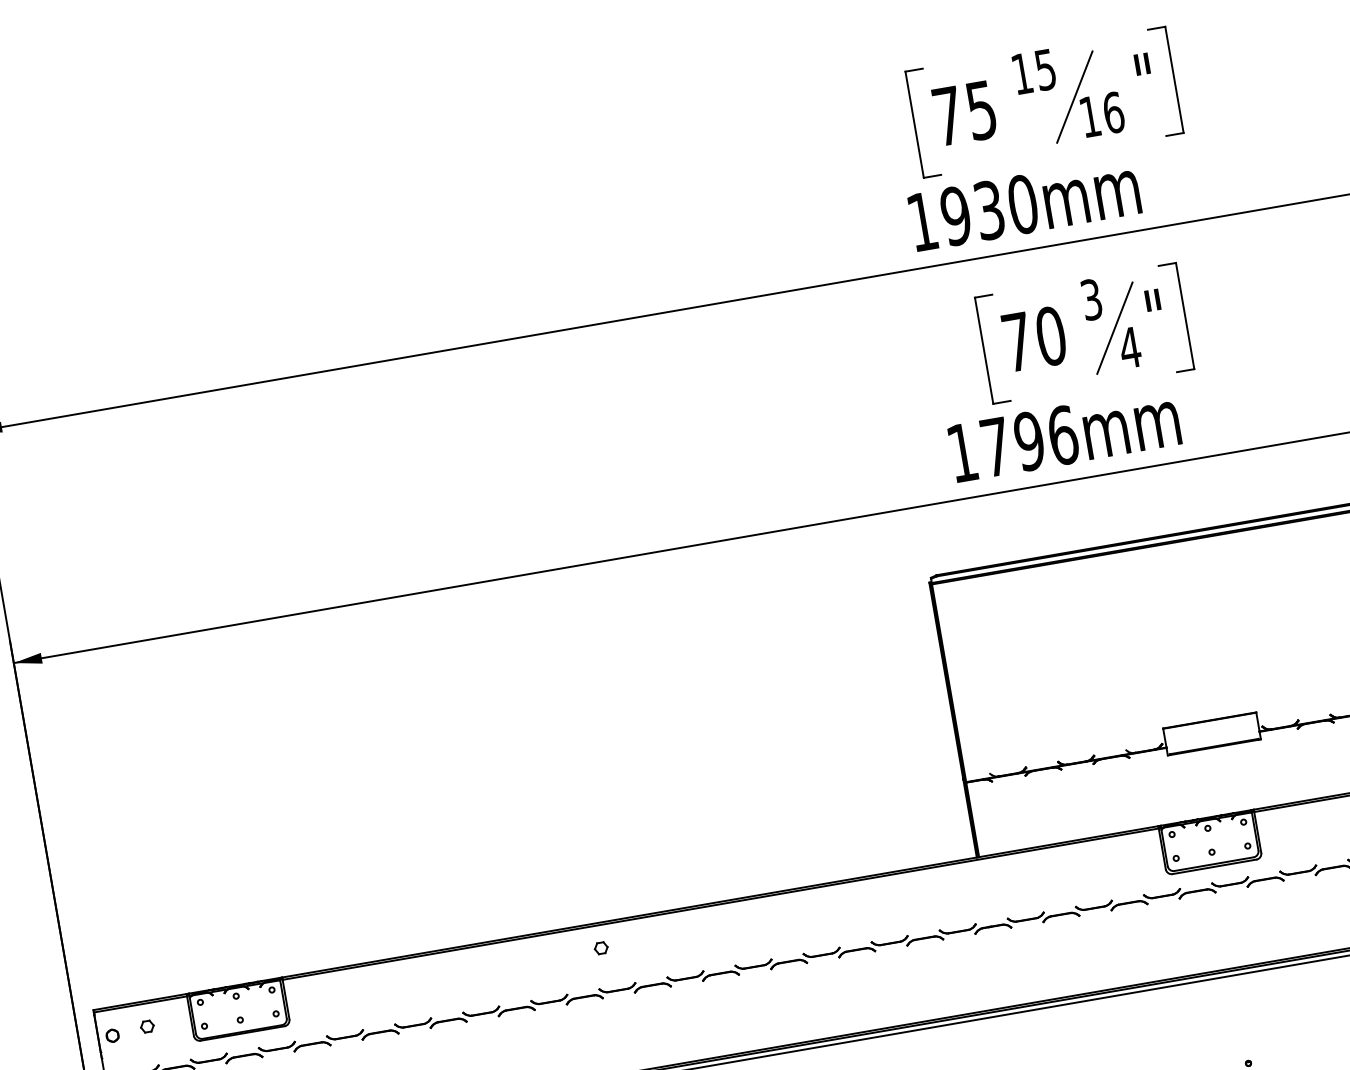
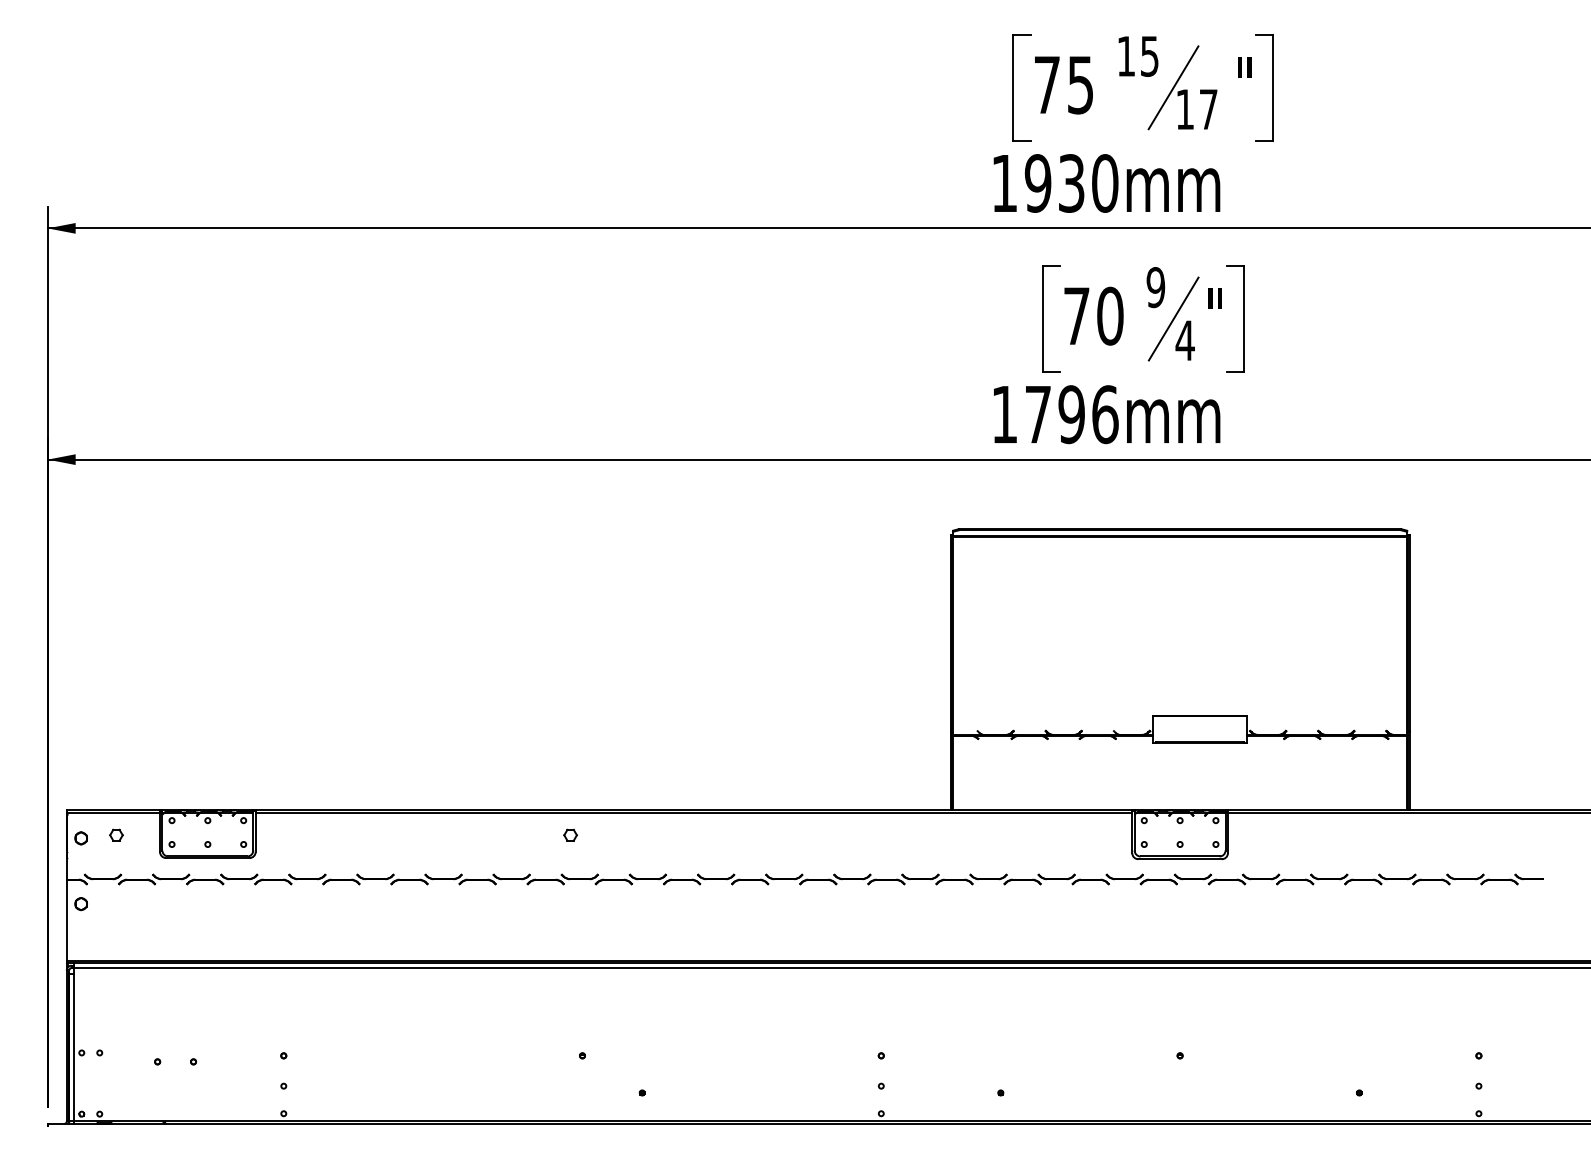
text: (1113, 112) -> (1208, 109), 16 -> 17
text: (1091, 299) -> (1155, 287), 3 -> 9

